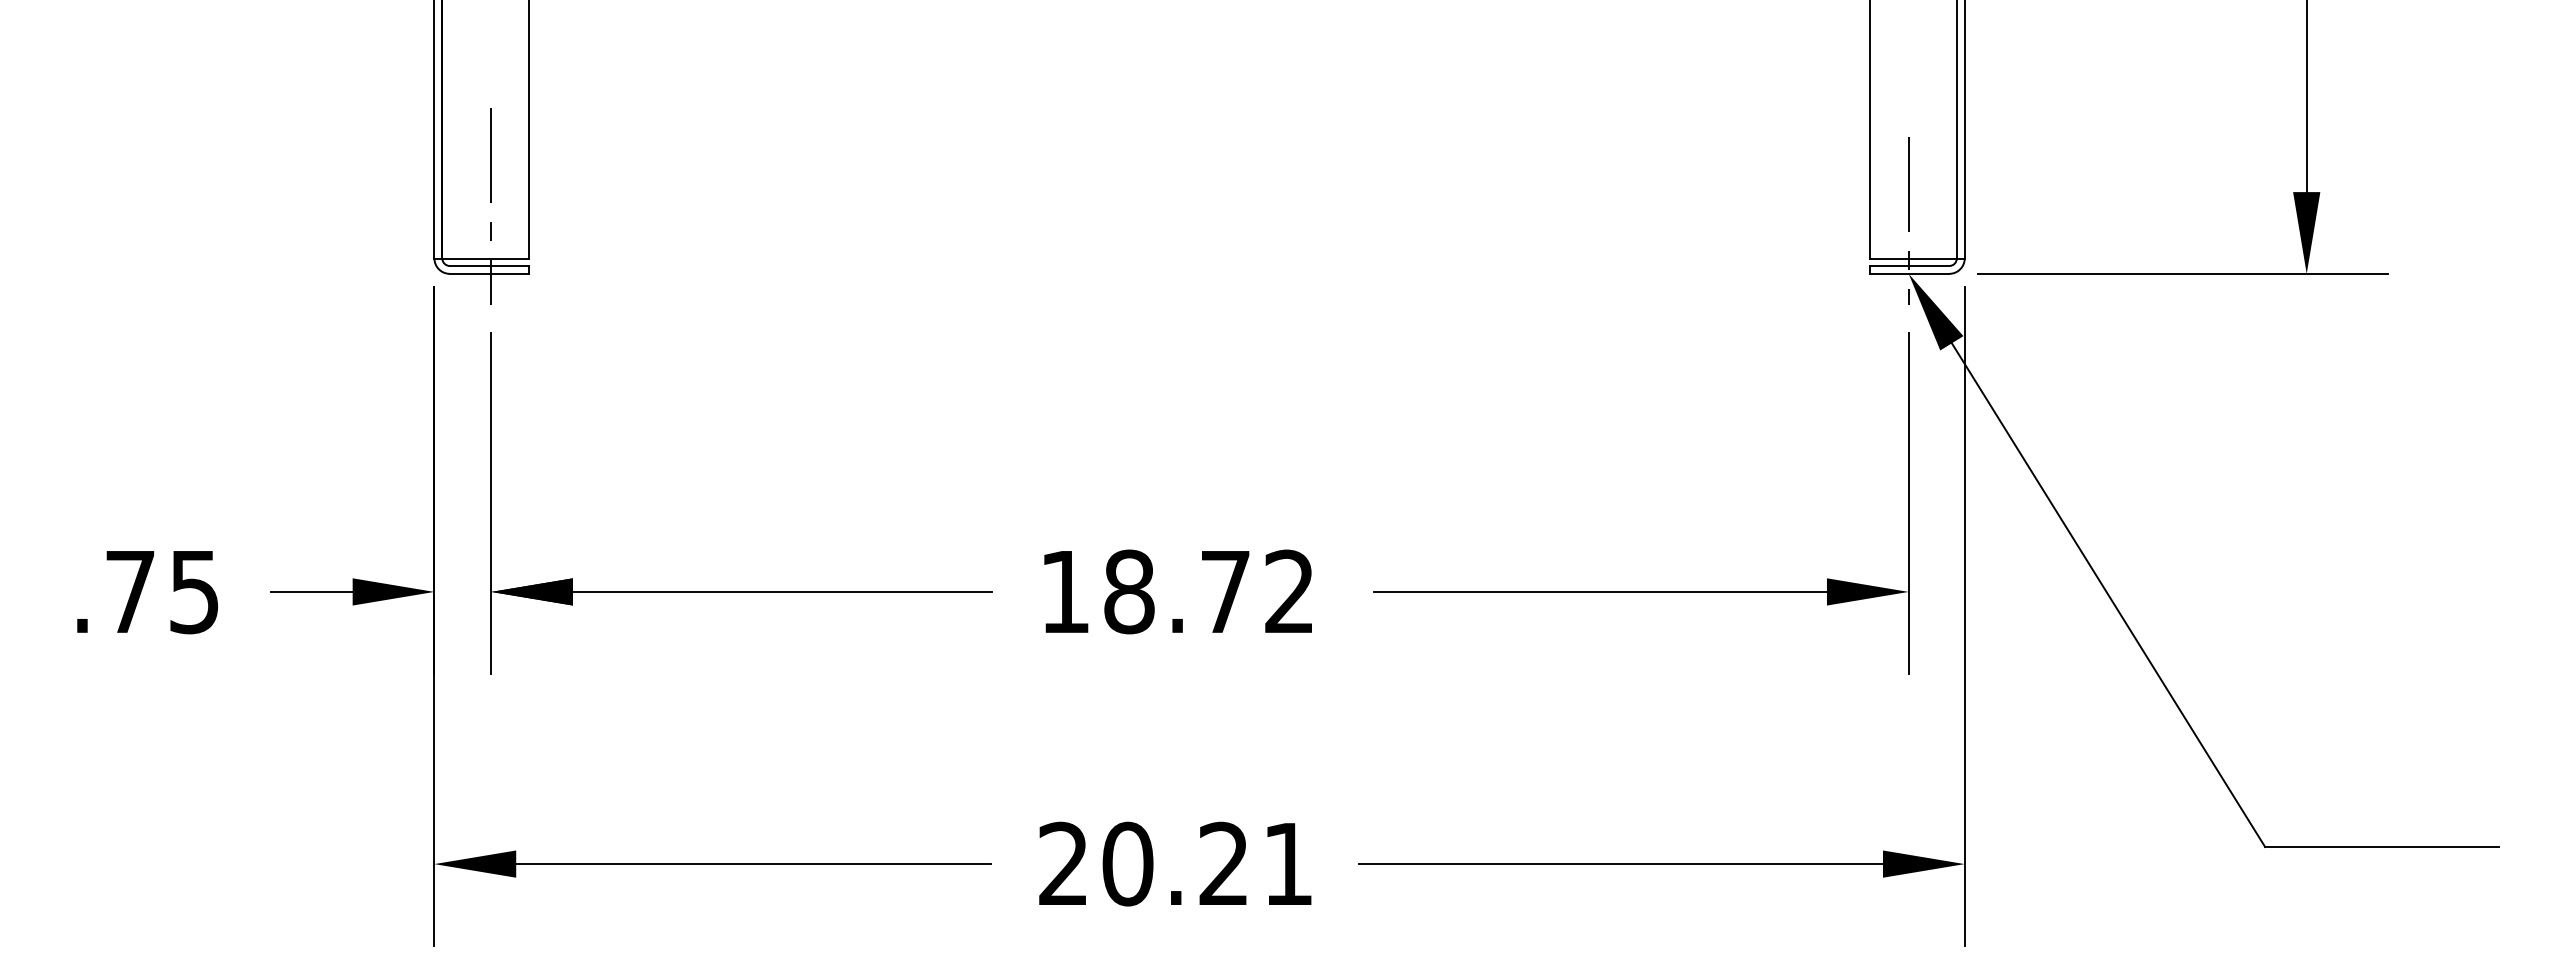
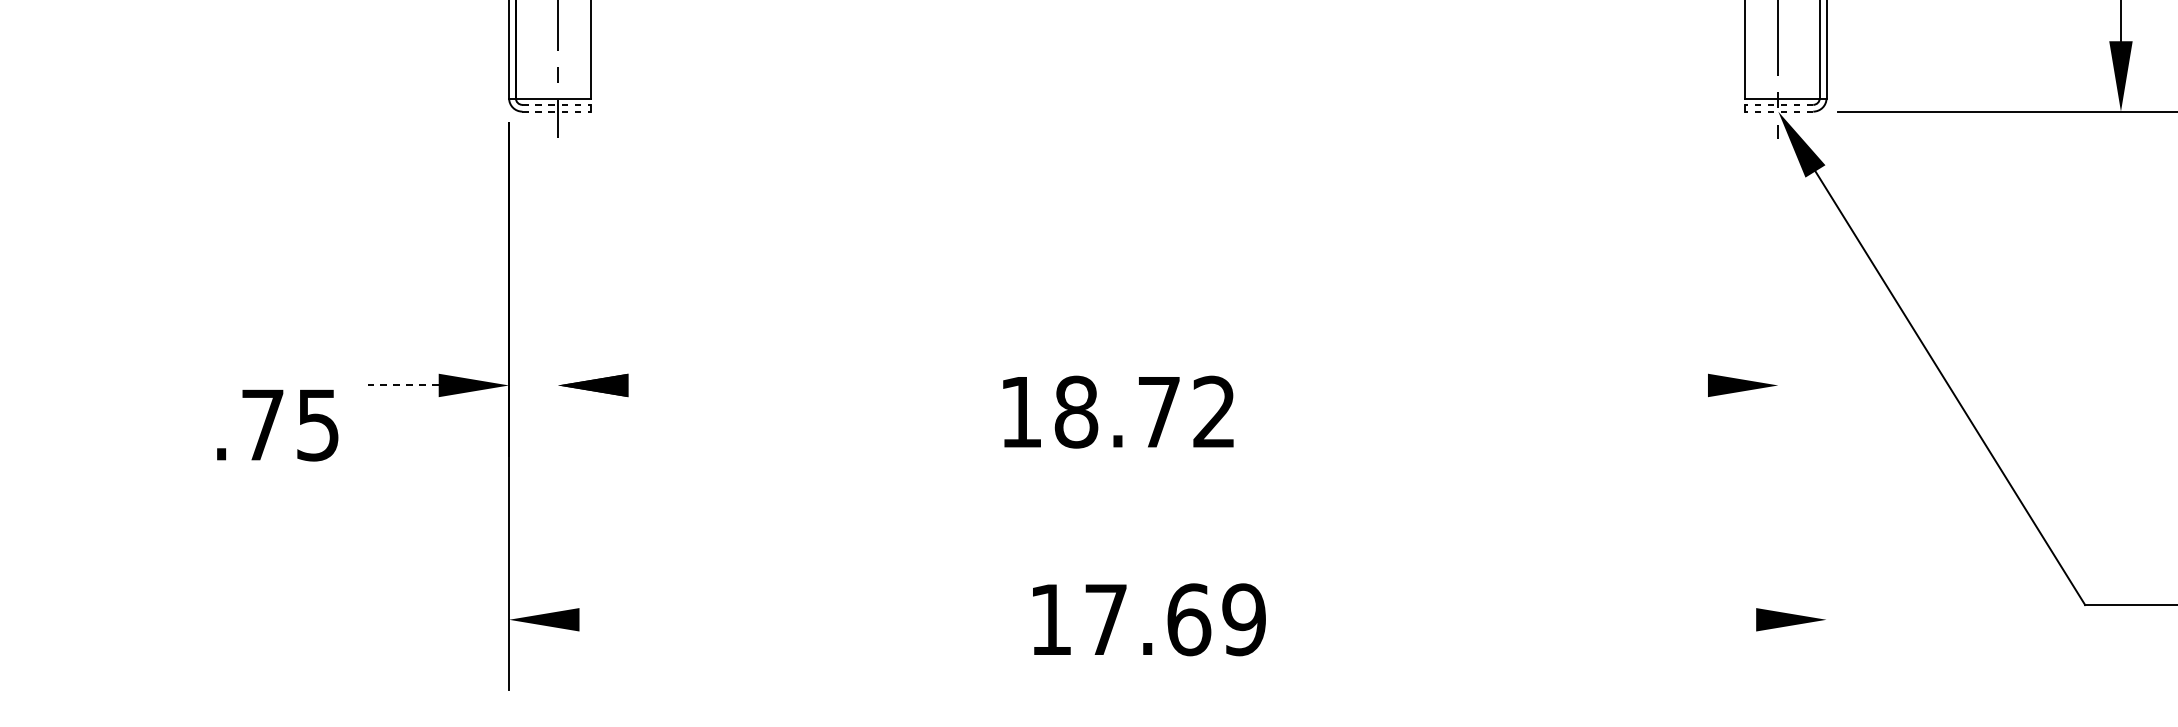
line: (489, 266) -> (556, 105), solid -> dashed
line: (1909, 266) -> (1779, 105), solid -> dashed
line: (489, 273) -> (556, 111), solid -> dashed
line: (1909, 273) -> (1779, 111), solid -> dashed
line: (491, 503) -> (558, 309), removed
line: (1908, 503) -> (1778, 309), removed
line: (311, 591) -> (403, 385), solid -> dashed
line: (782, 591) -> (808, 385), removed
text: (1177, 591) -> (1117, 411), moved
line: (1599, 591) -> (1512, 385), removed
text: (147, 592) -> (277, 425), moved
line: (1964, 616) -> (1826, 406), removed
text: (1176, 863) -> (1147, 619), 20.21 -> 17.69
line: (753, 864) -> (783, 620), removed
line: (1620, 864) -> (1530, 620), removed

